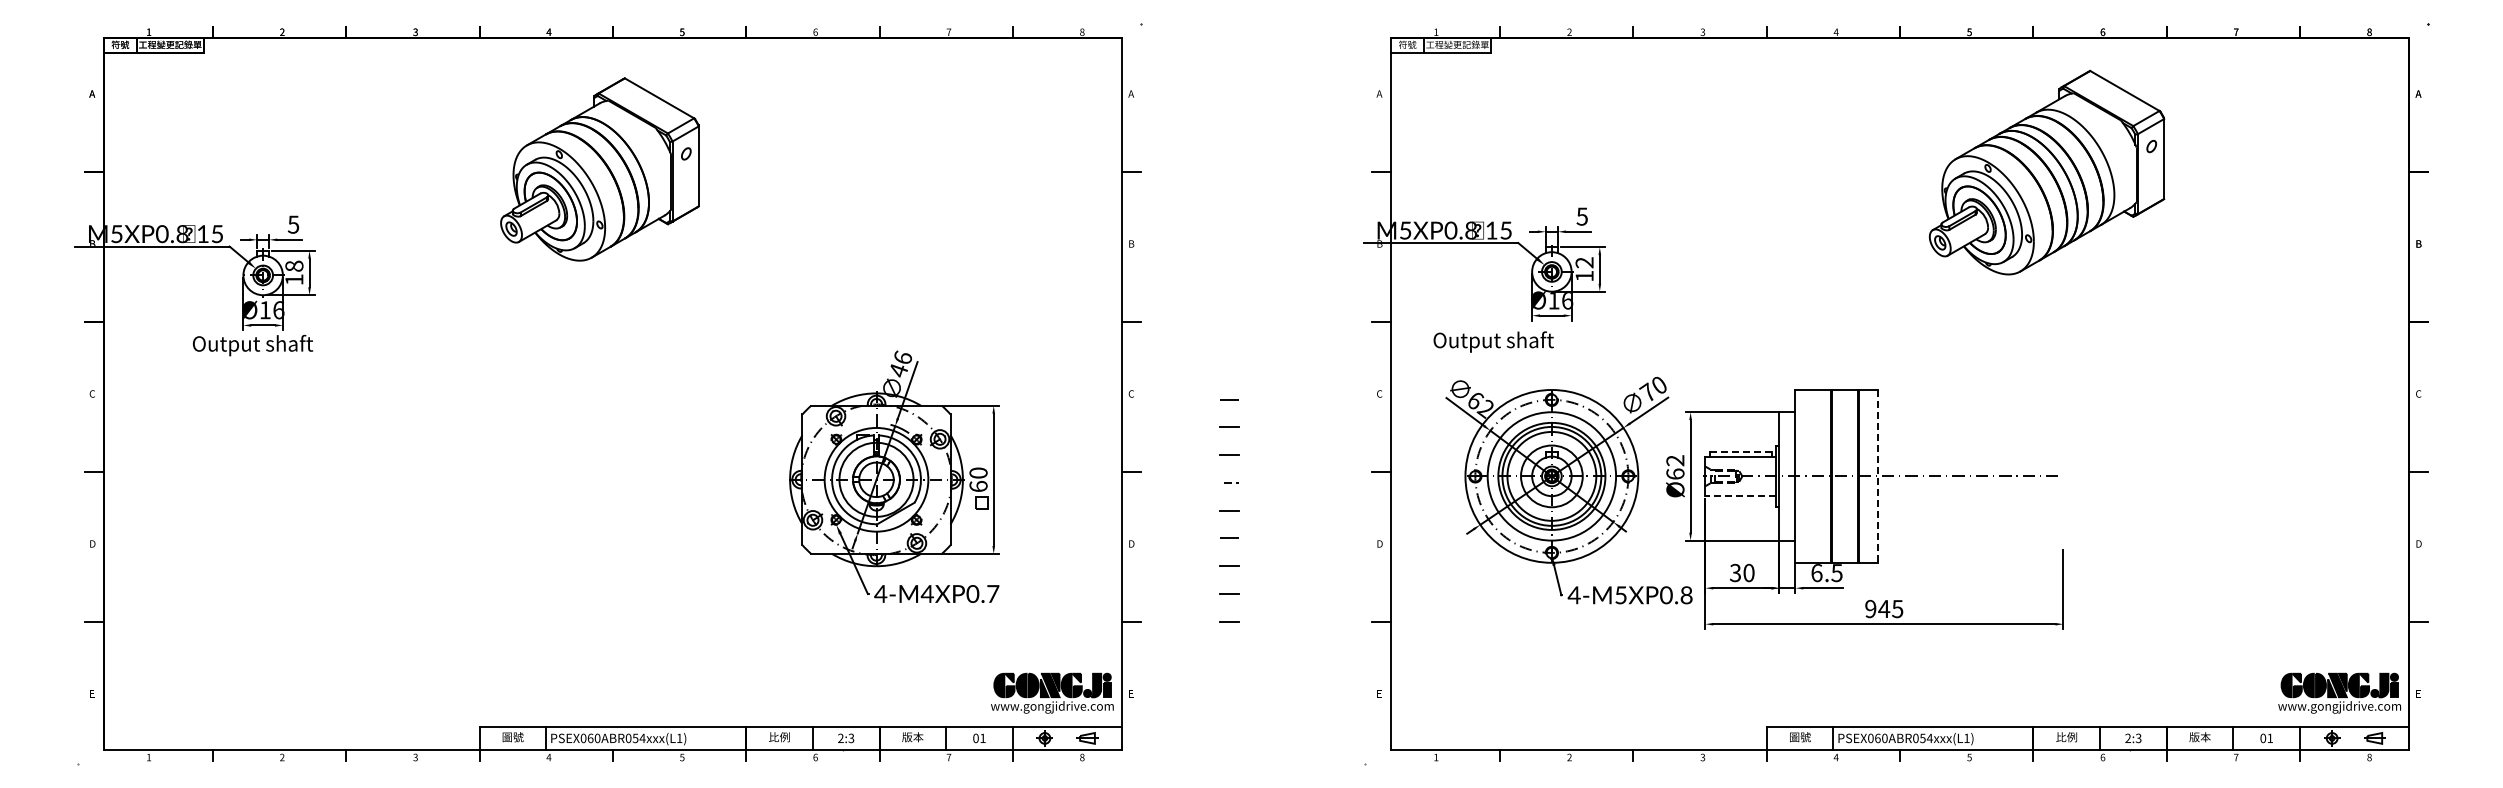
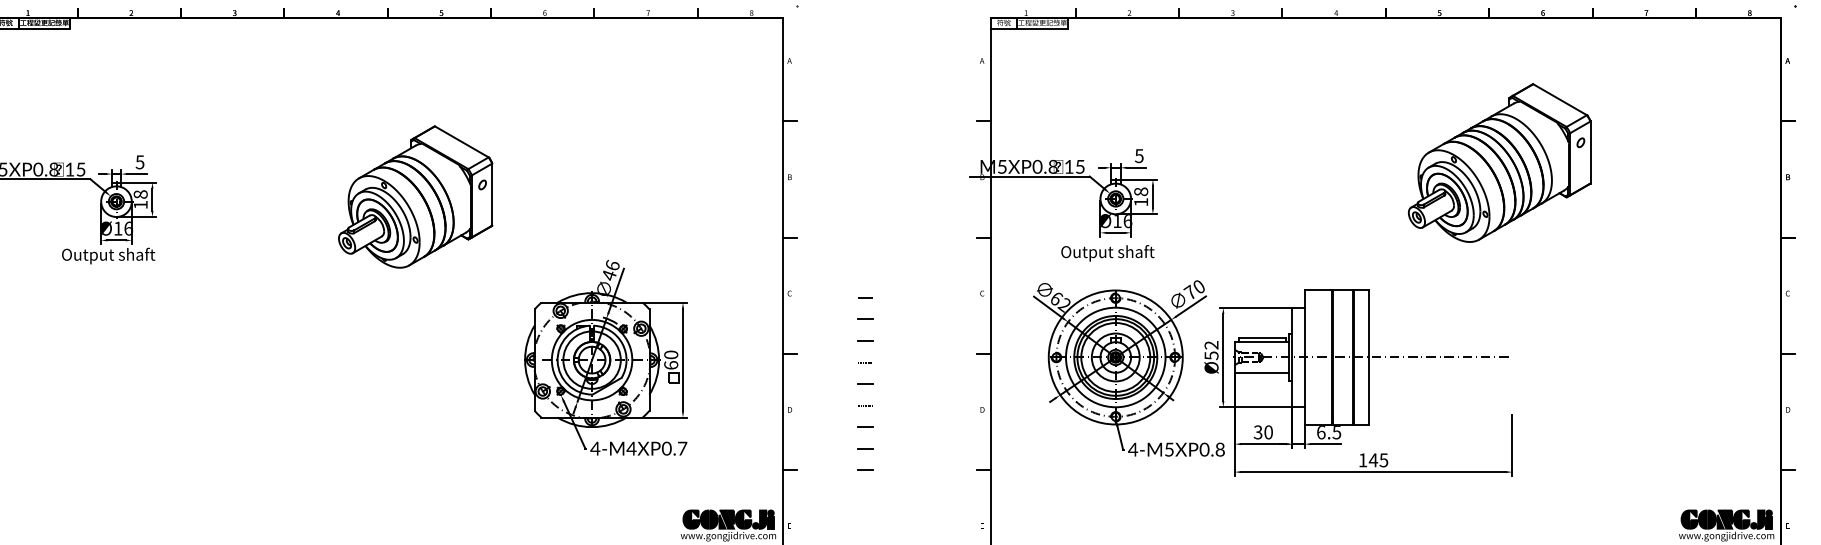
part: (599, 169) -> (415, 197), moved
part: (2046, 172) -> (1499, 162), moved
text: (1584, 262) -> (1141, 191), 12 -> 18
text: (1493, 341) -> (1107, 252), moved
line: (1741, 451) -> (1262, 338), dashed -> solid
text: (1675, 473) -> (1211, 355), Ø62 -> Ø52
line: (1878, 476) -> (1369, 357), dashed -> solid
line: (1740, 496) -> (1262, 373), dashed -> solid
text: (1870, 608) -> (1362, 459), 945 -> 145

